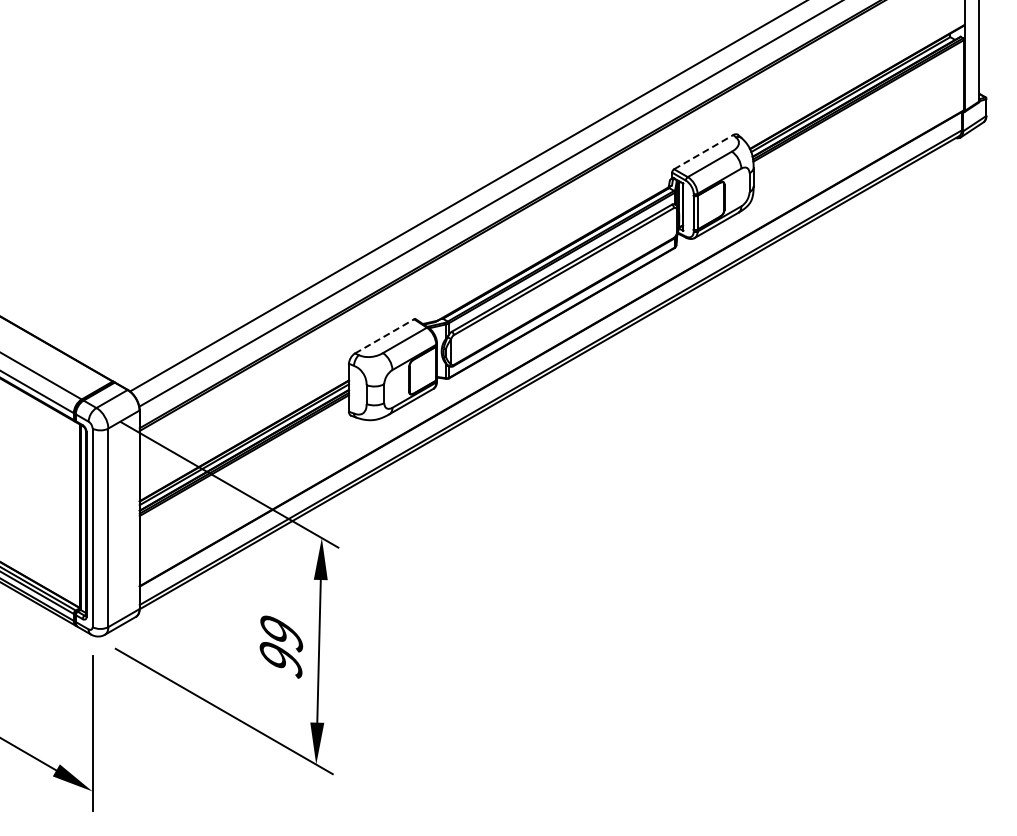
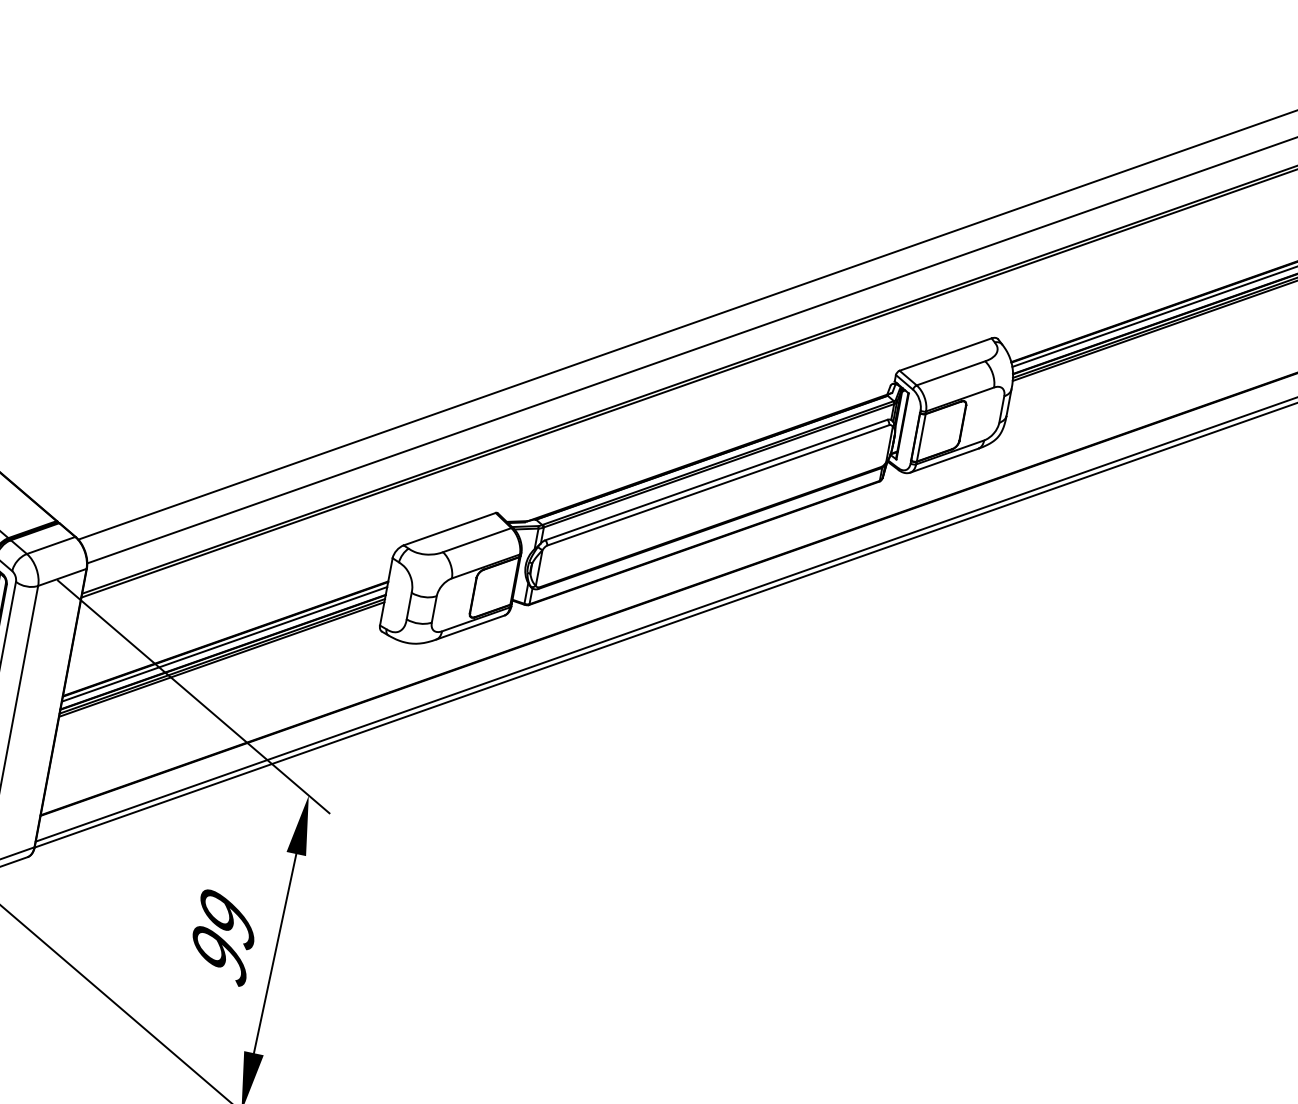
line: (704, 151) -> (946, 353), dashed -> solid
line: (385, 336) -> (450, 529), dashed -> solid

